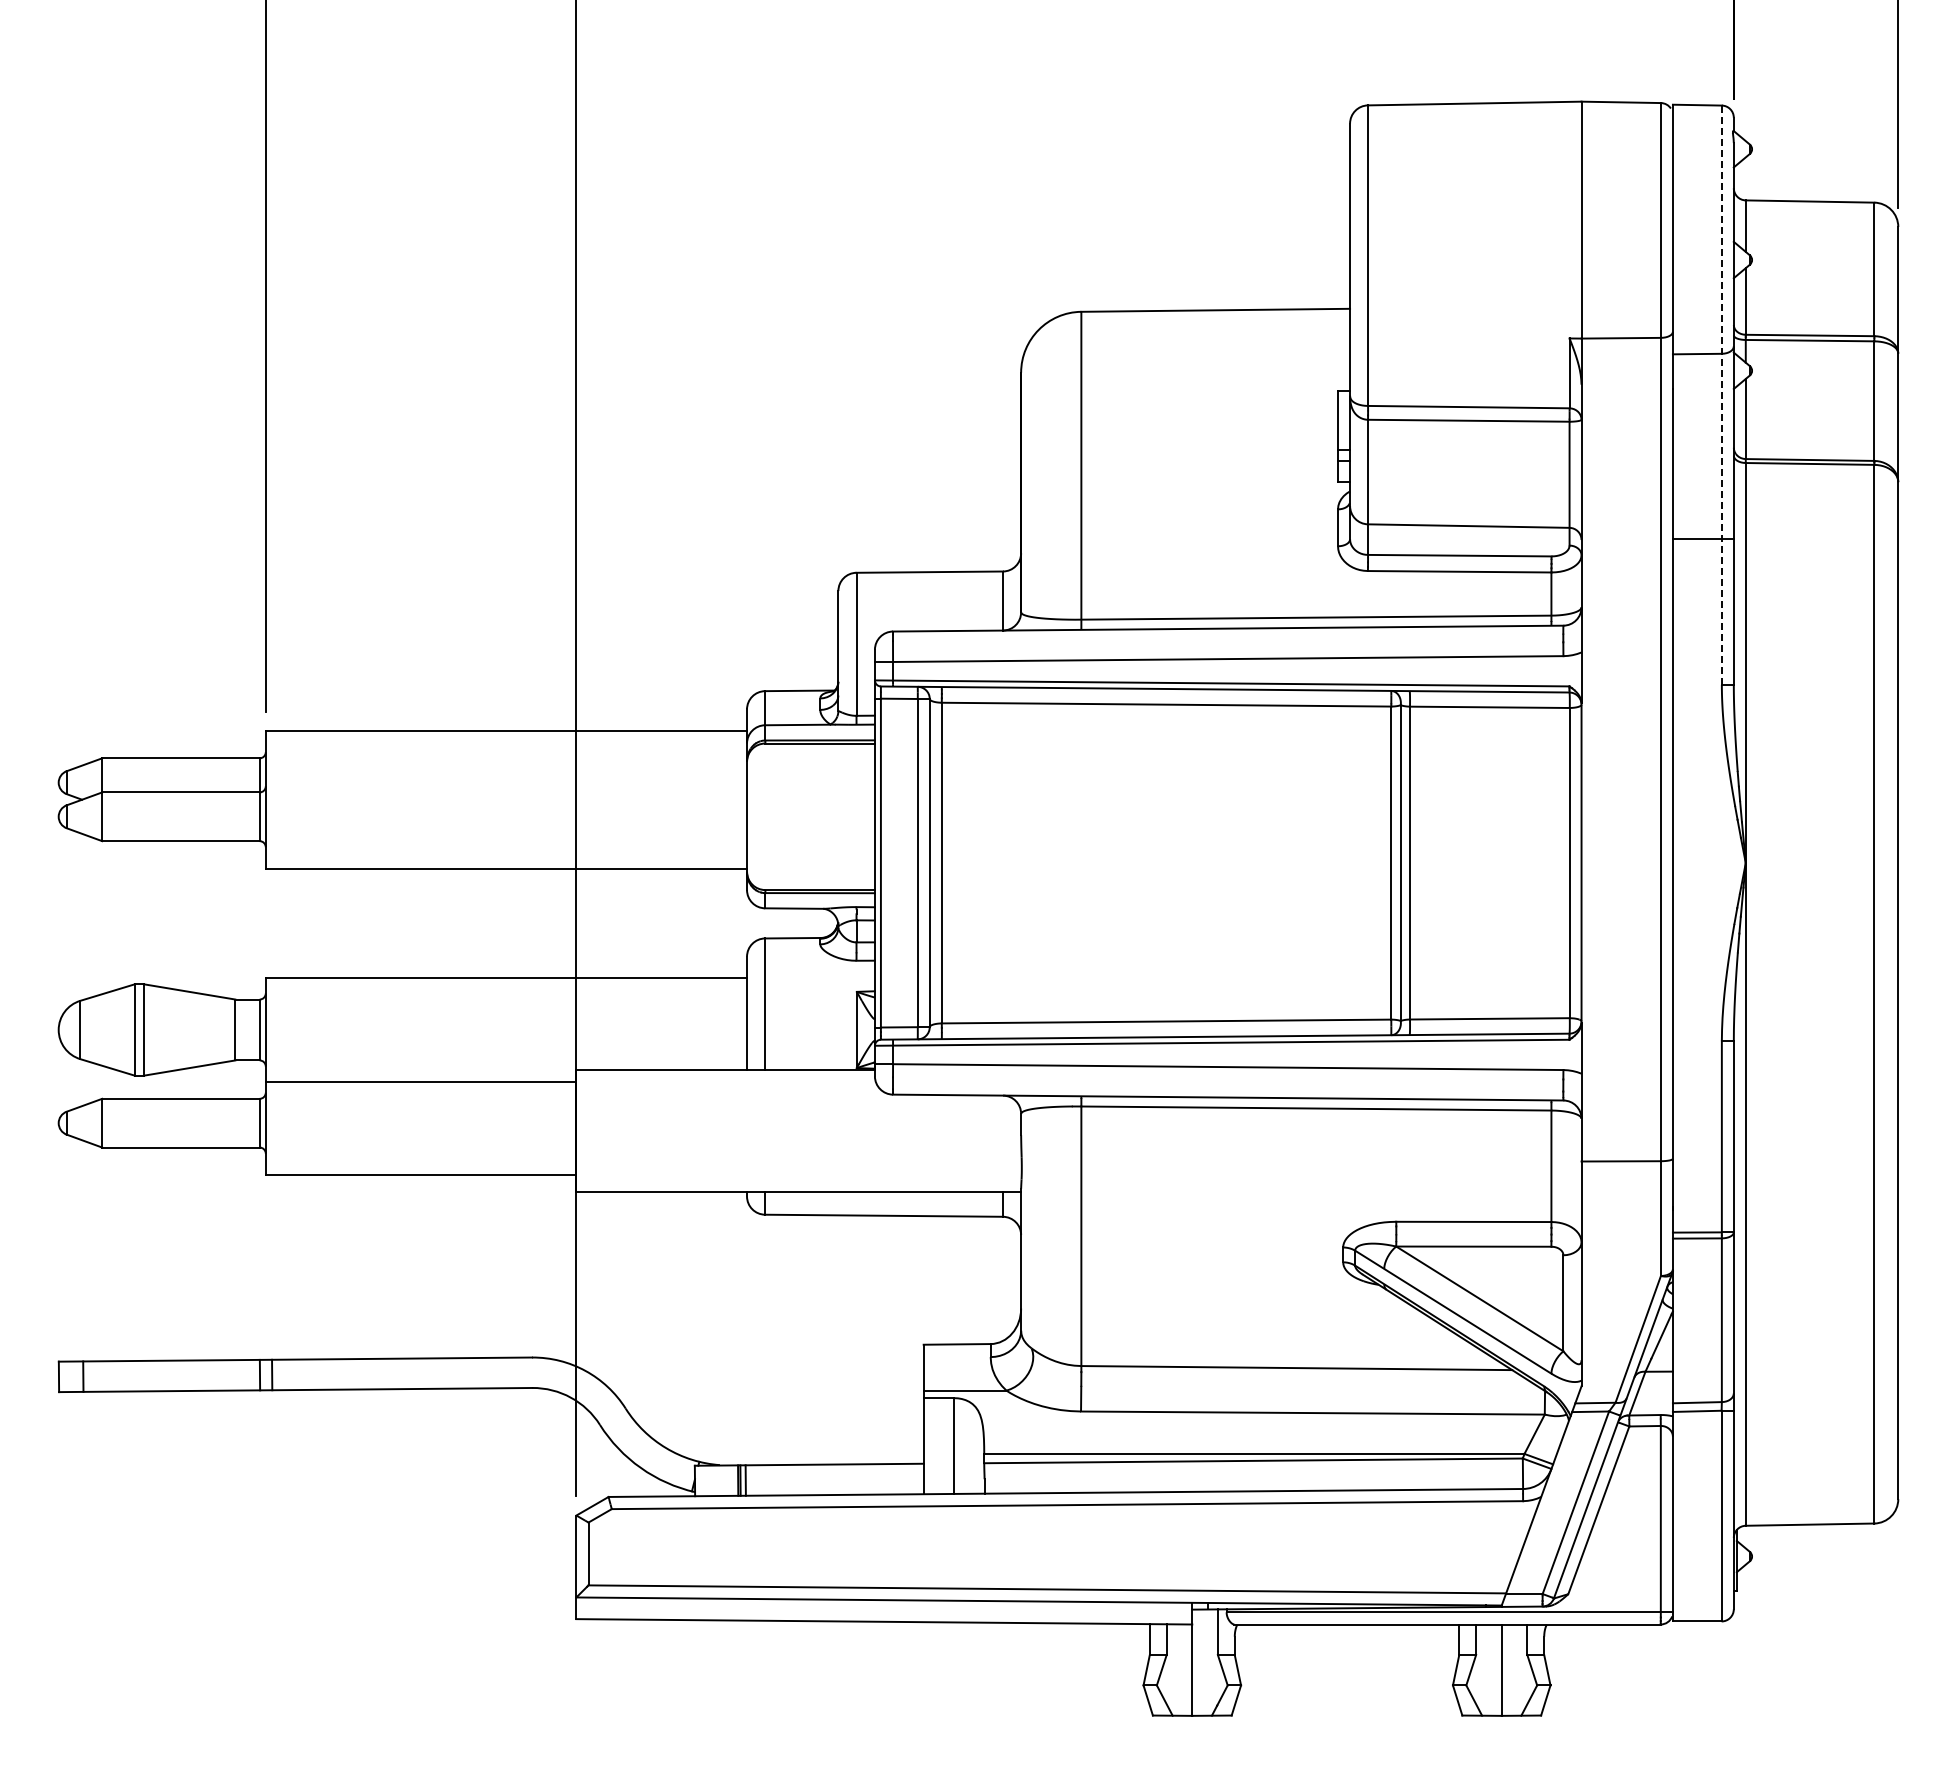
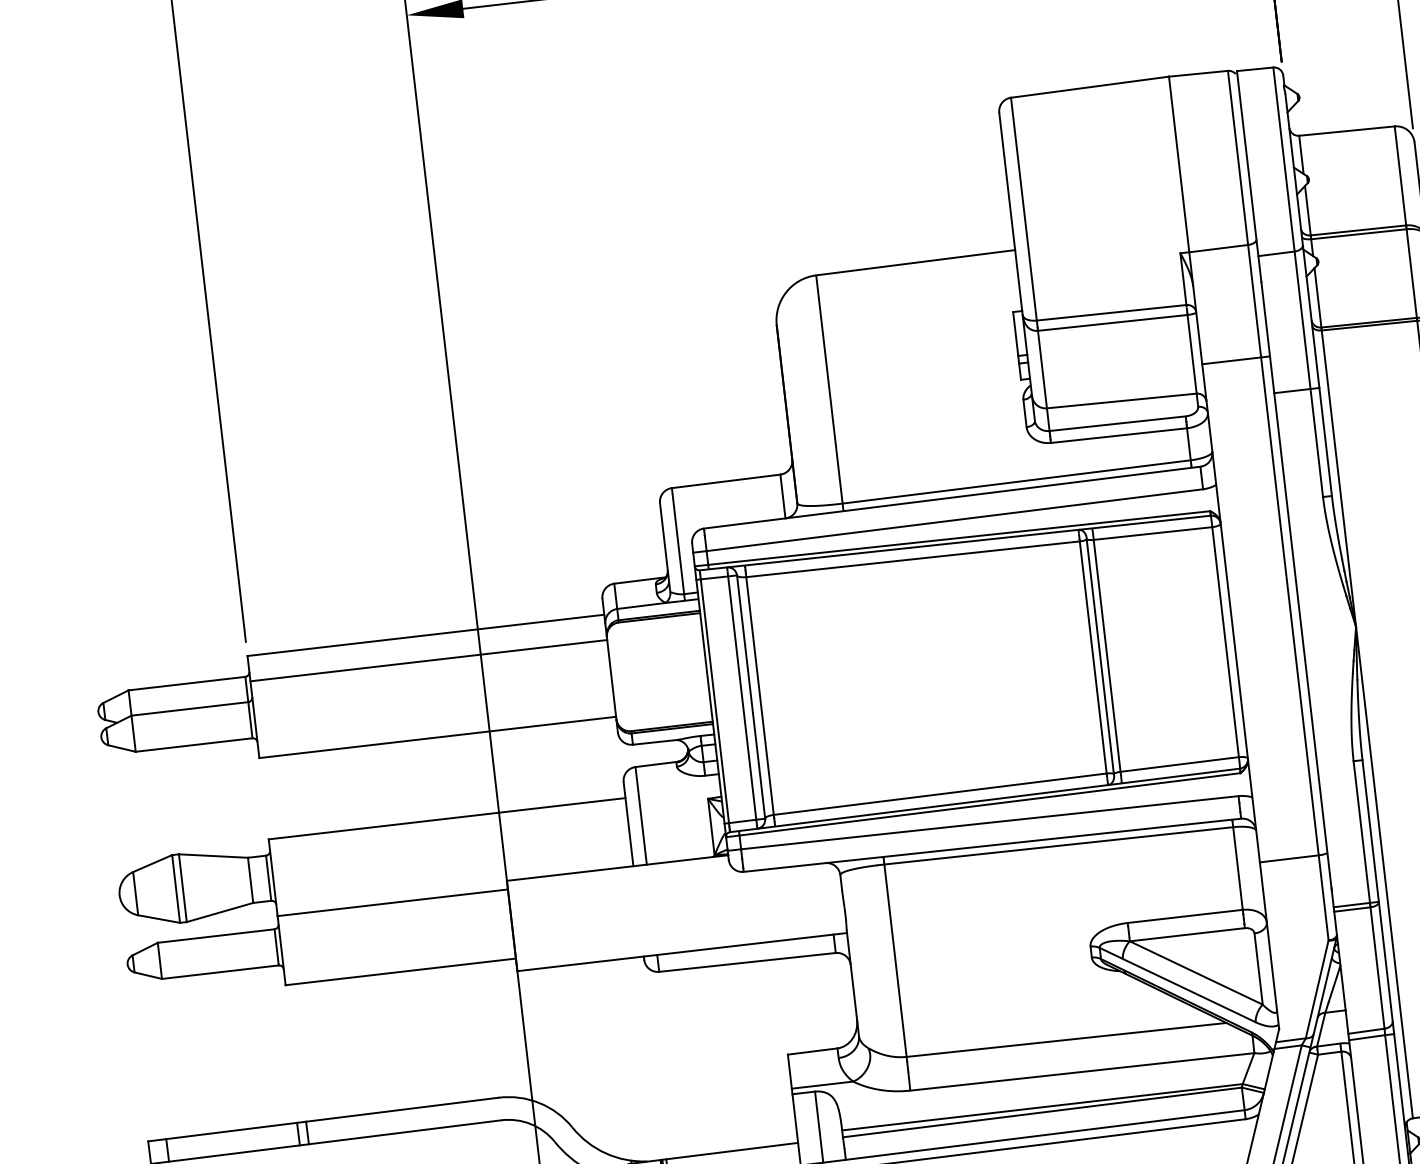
line: (1721, 395) -> (1297, 282), dashed -> solid
line: (1626, 489) -> (1235, 360), added
line: (506, 765) -> (428, 661), added

